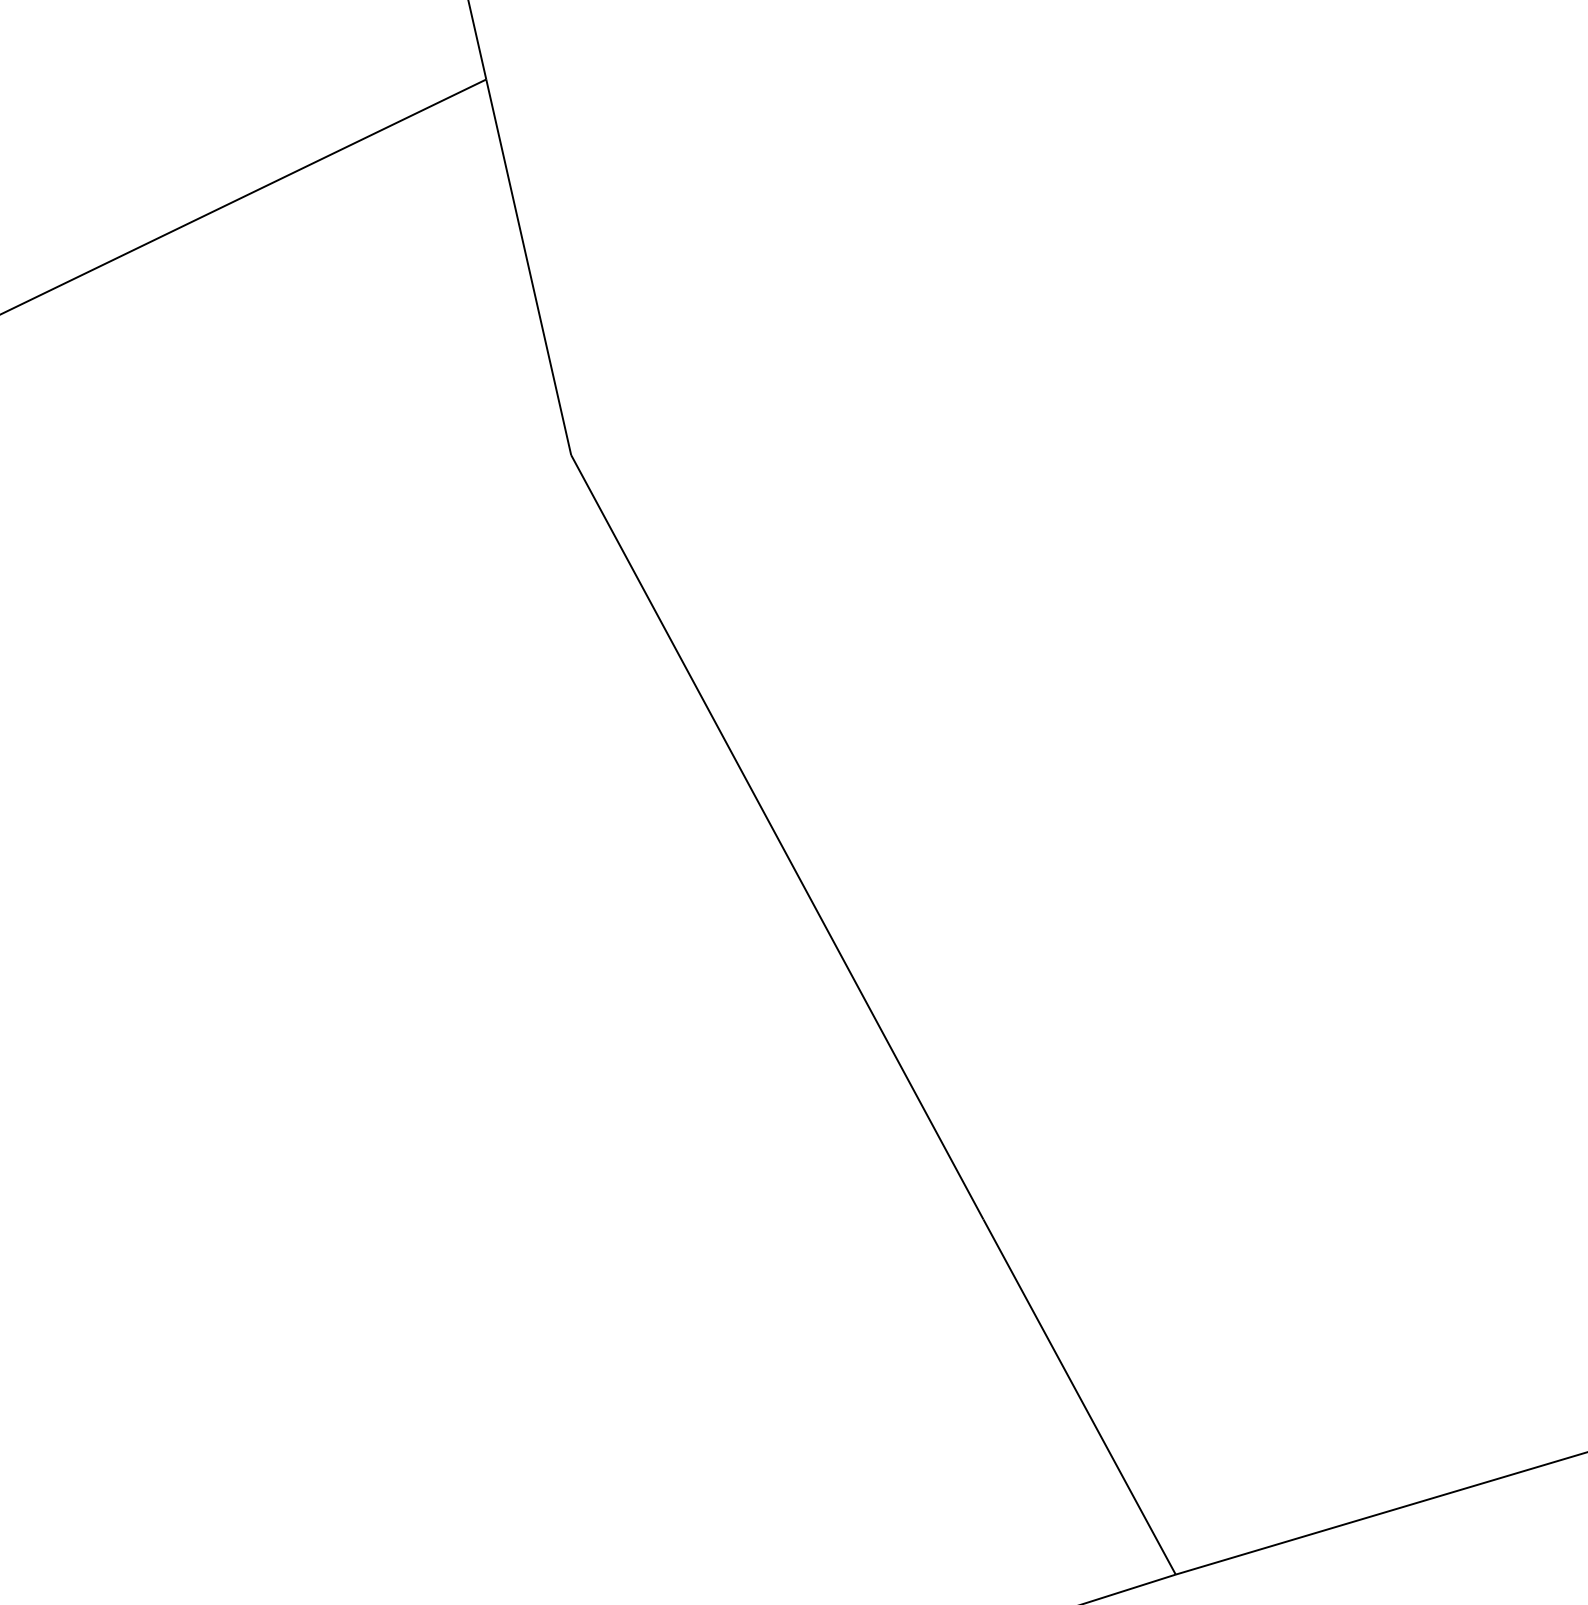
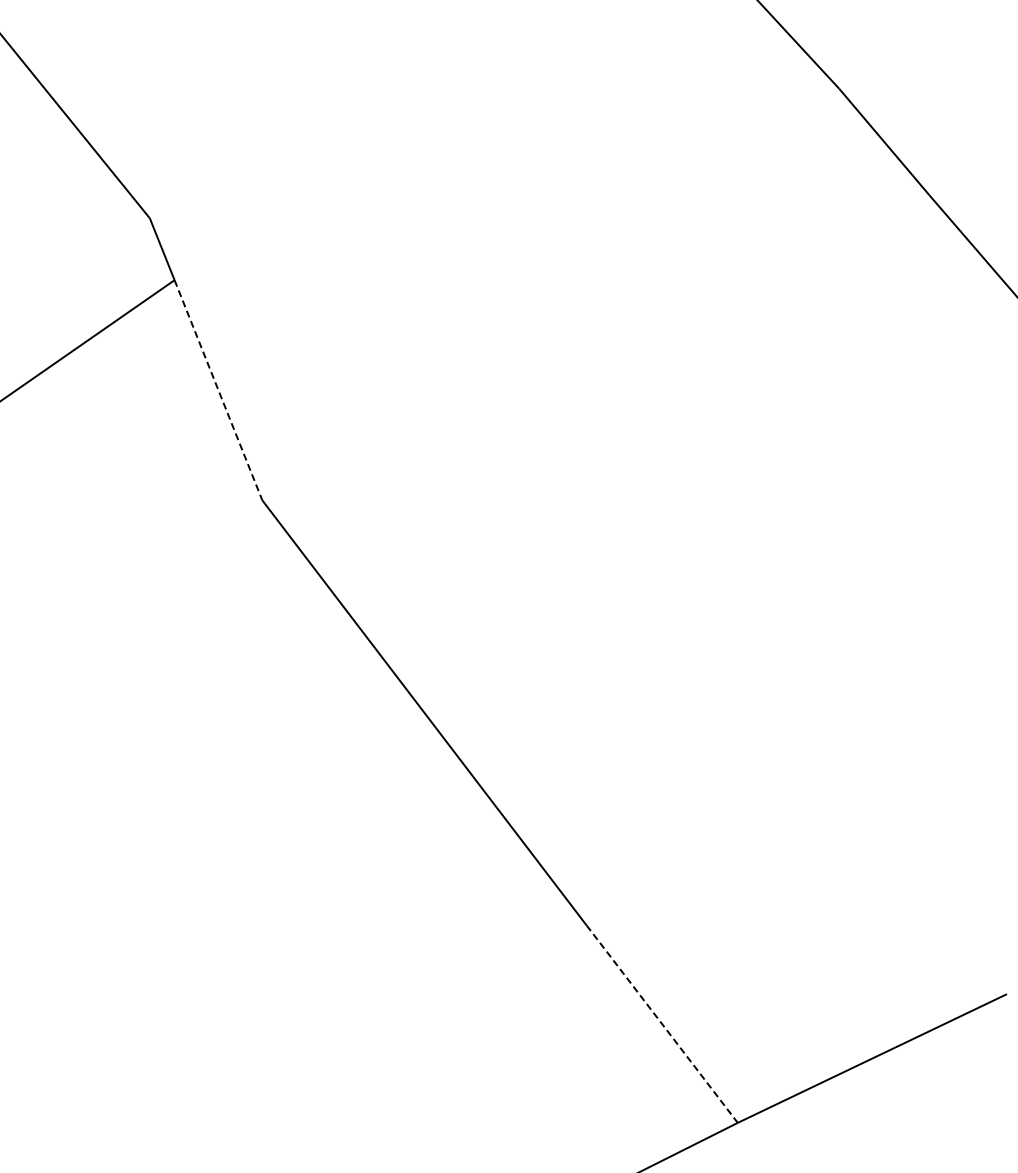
line: (528, 267) -> (218, 390), solid -> dashed
line: (1079, 1397) -> (662, 1024), solid -> dashed

